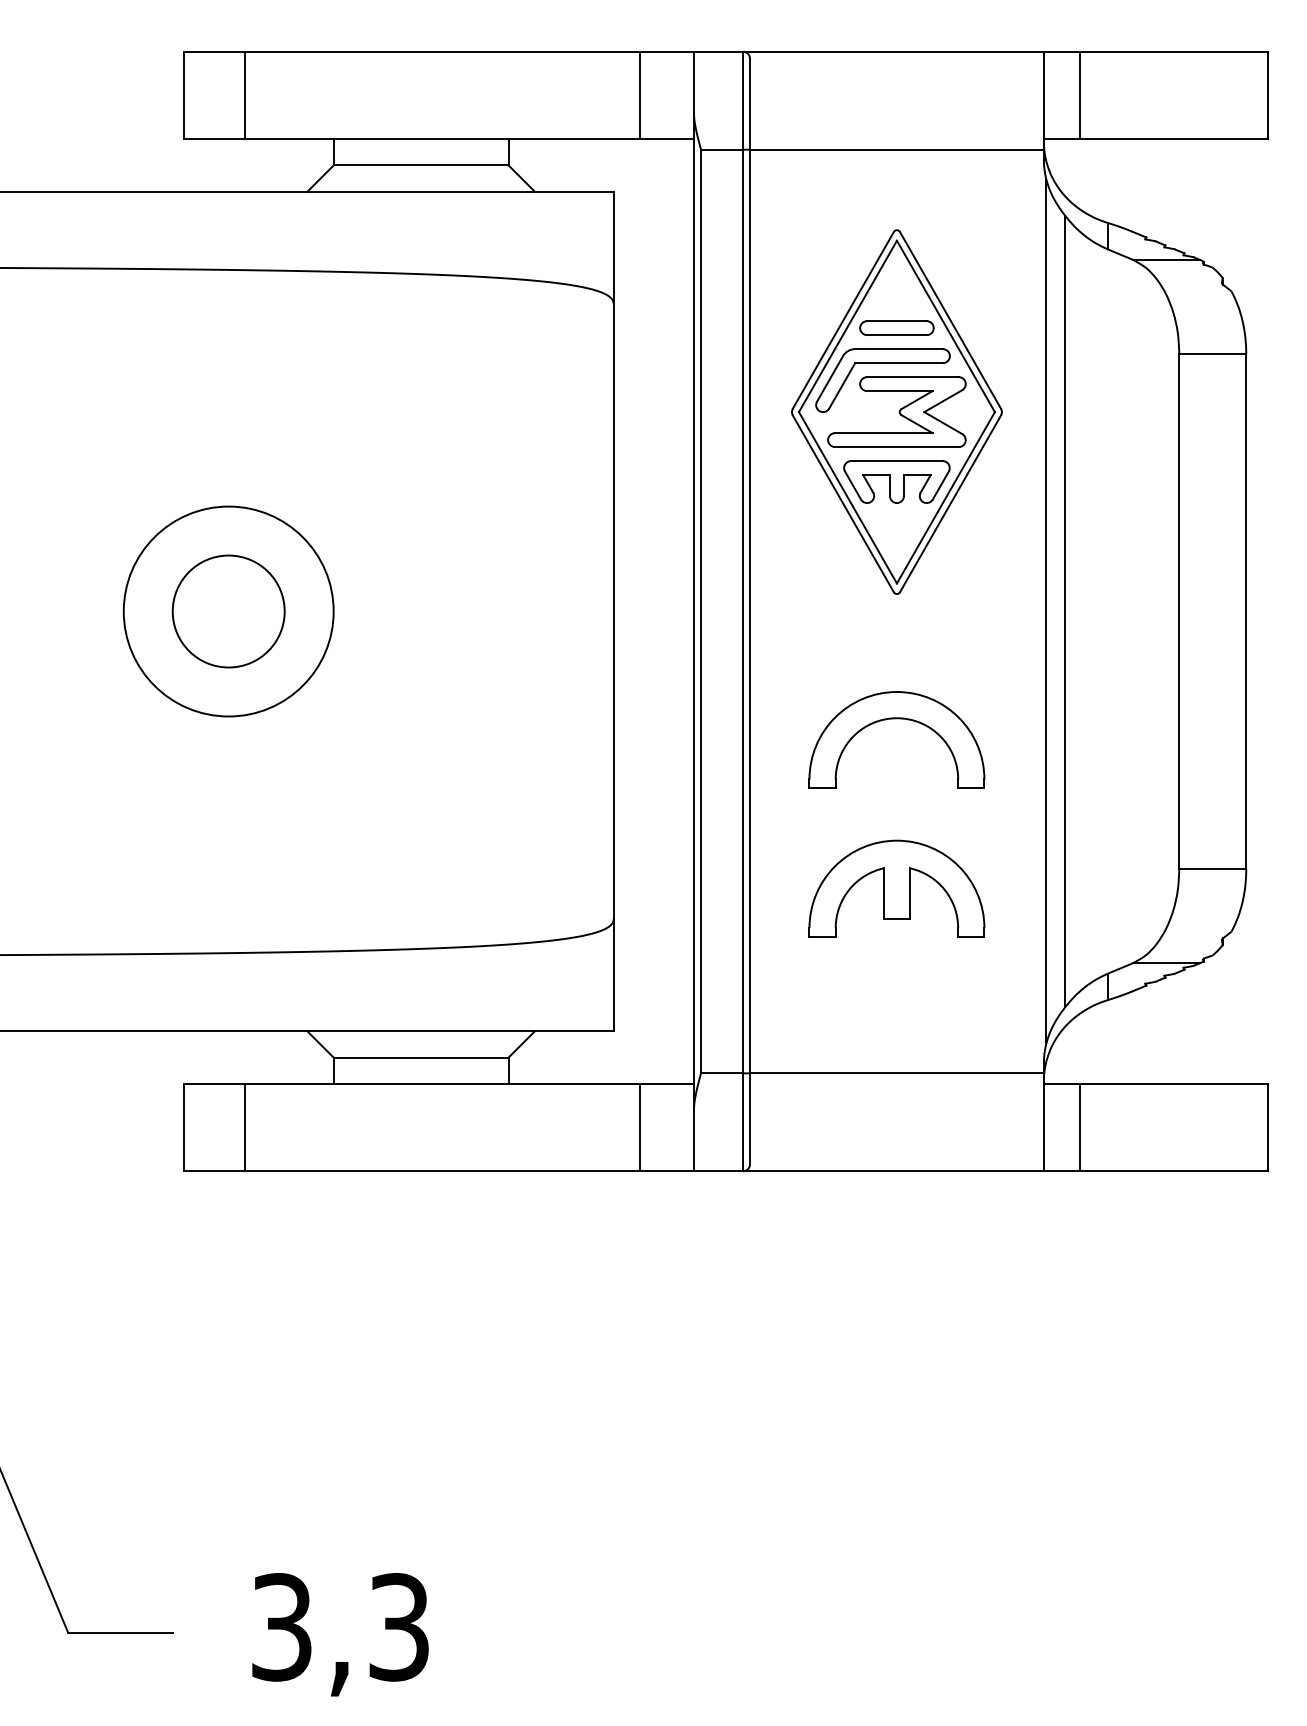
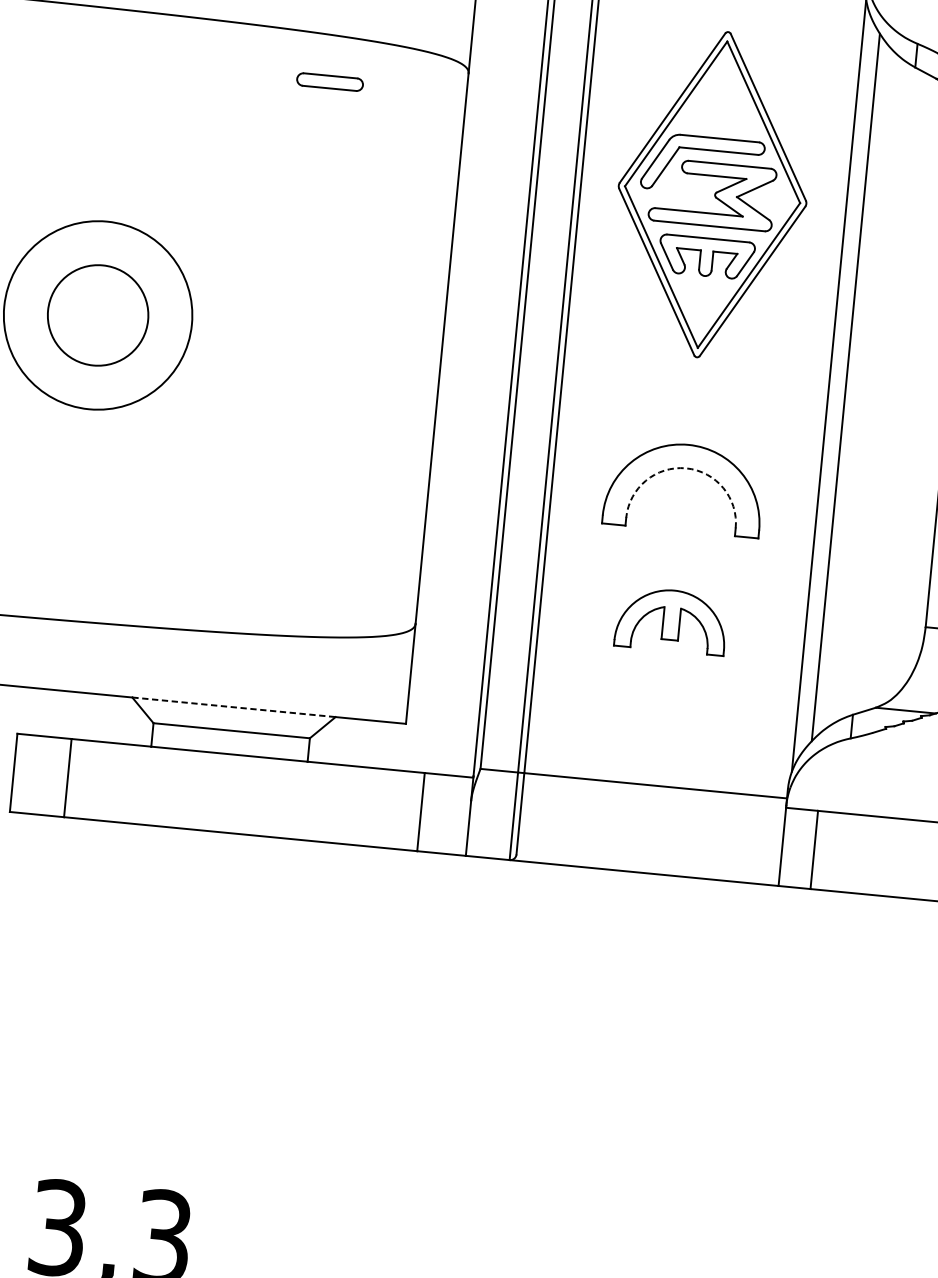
part: (896, 327) -> (329, 81), moved
arc: (896, 718) -> (685, 468), solid -> dashed
part: (896, 888) -> (671, 620), size x0.7
line: (421, 1031) -> (234, 707), solid -> dashed

